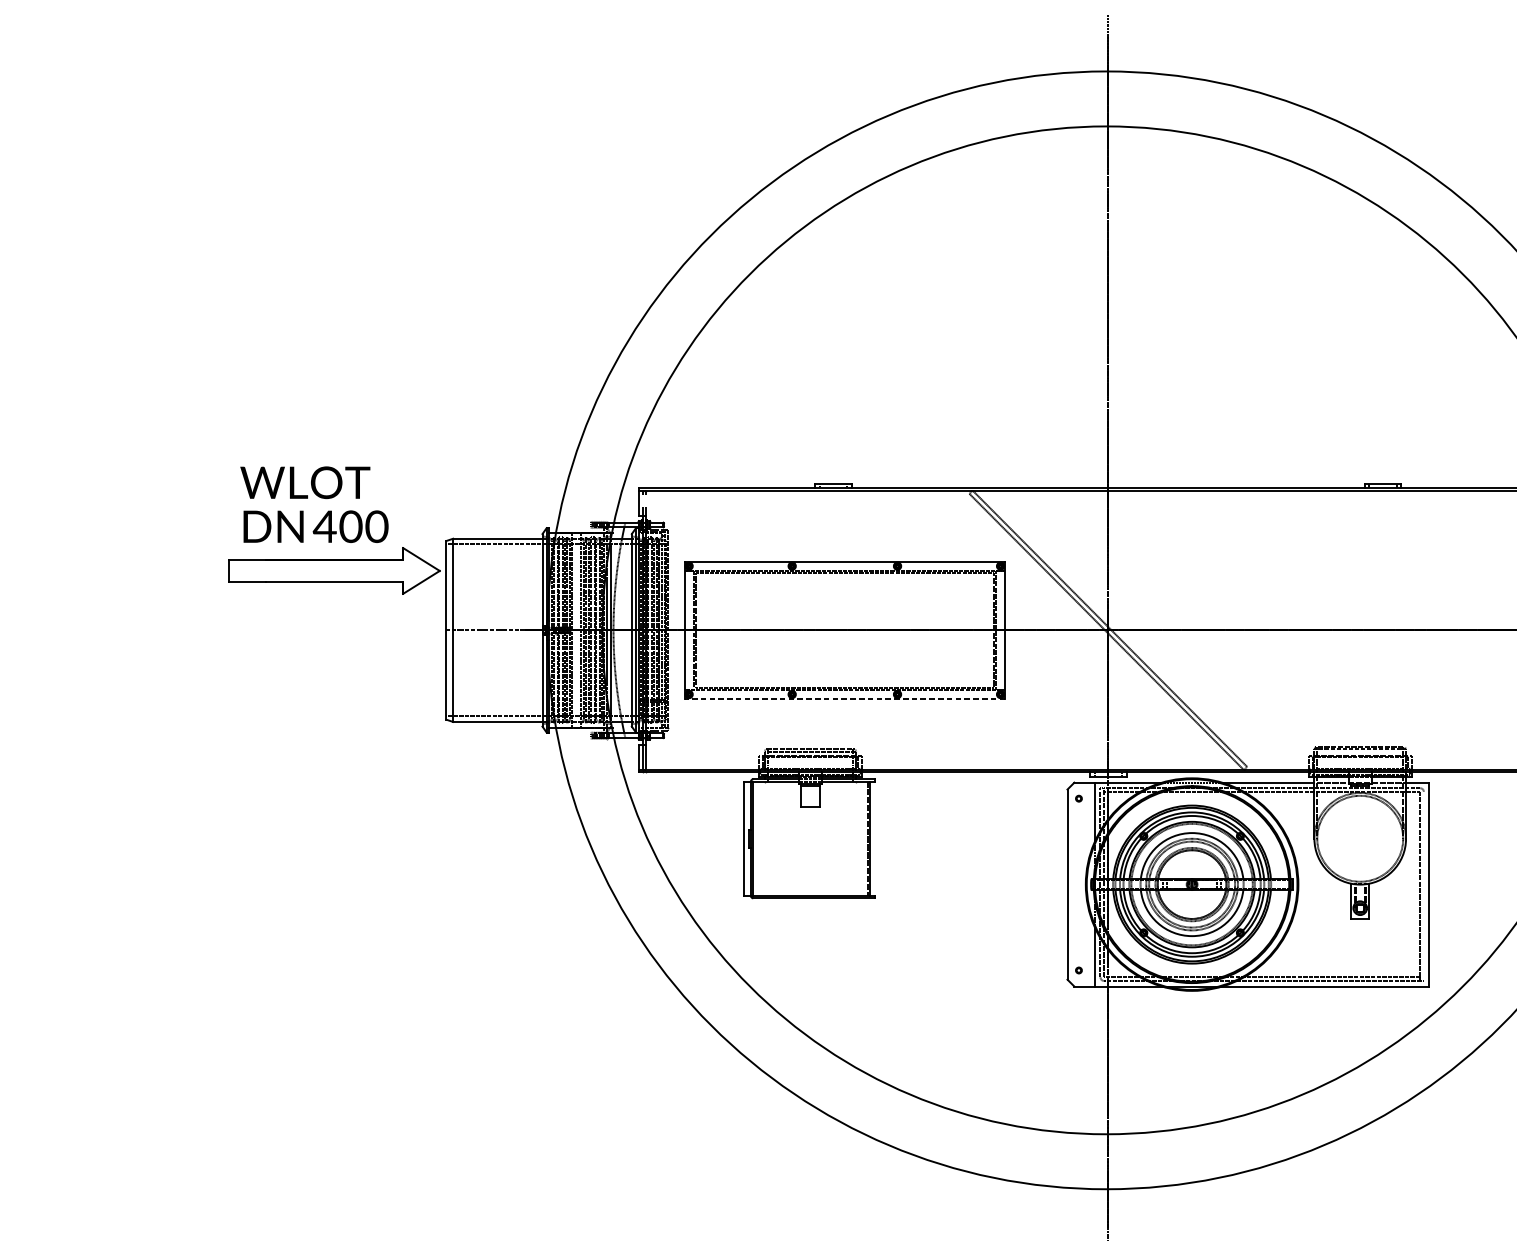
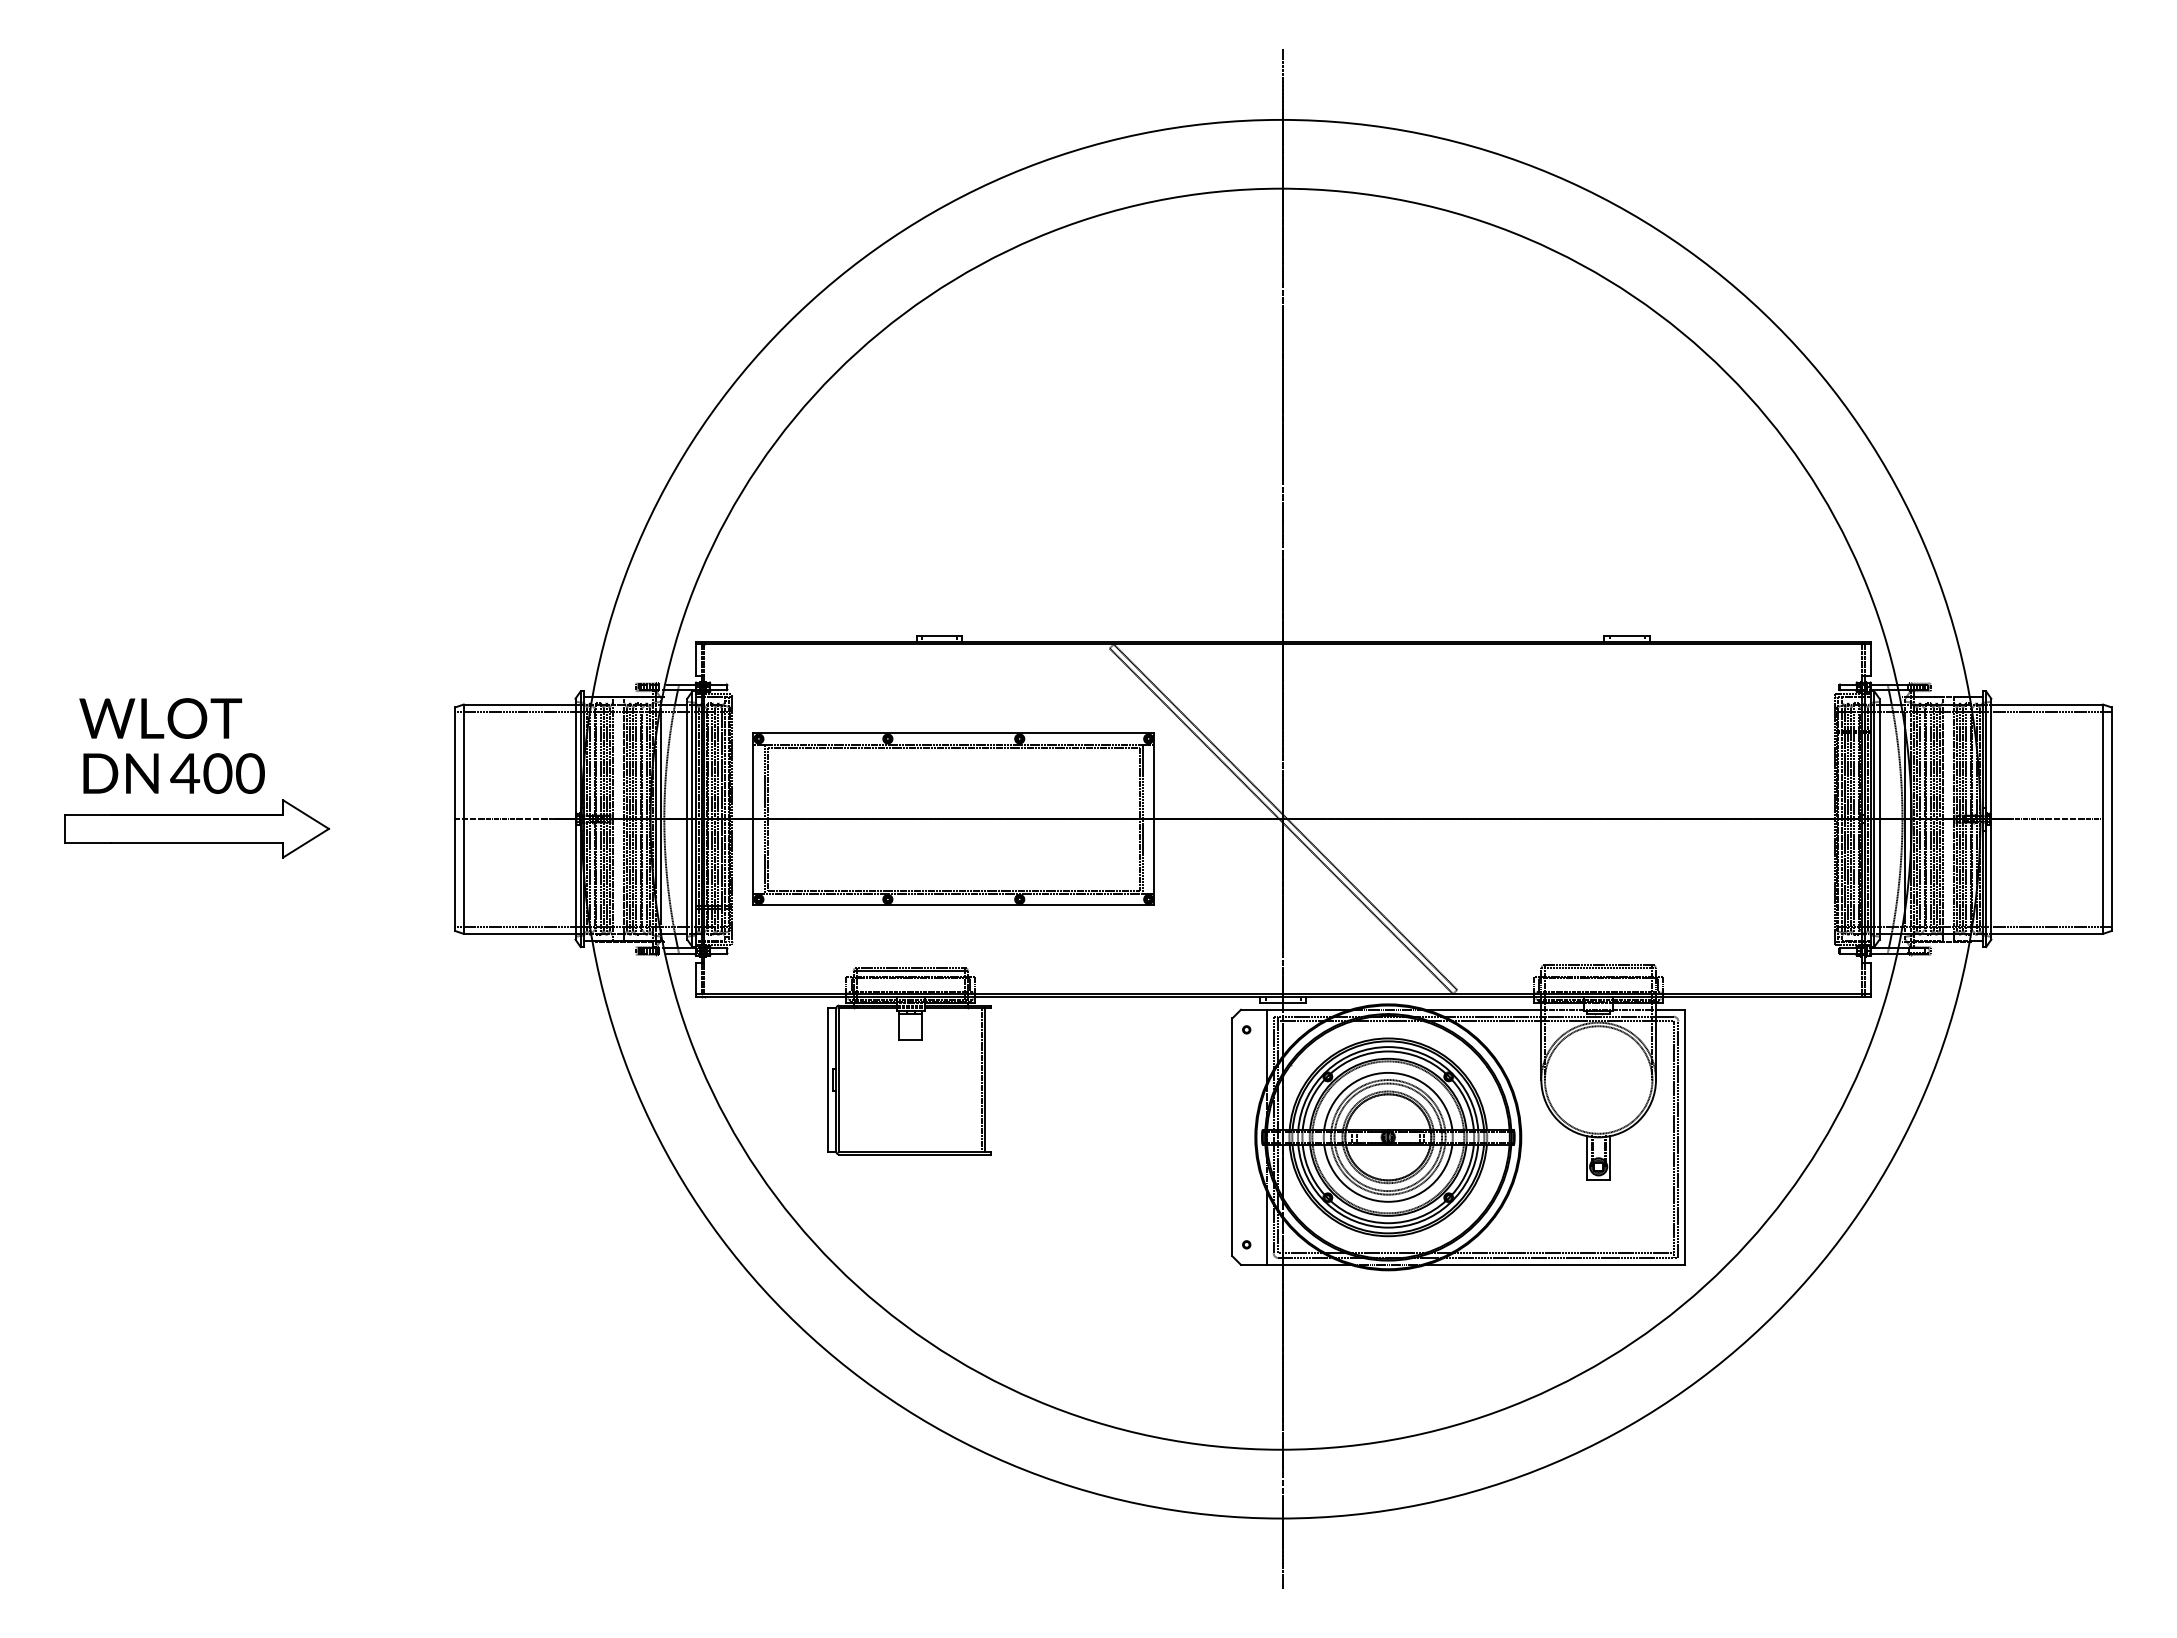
part: (333, 530) -> (196, 778), moved
line: (844, 699) -> (953, 905), dashed -> solid
line: (1424, 886) -> (1678, 1139), added

